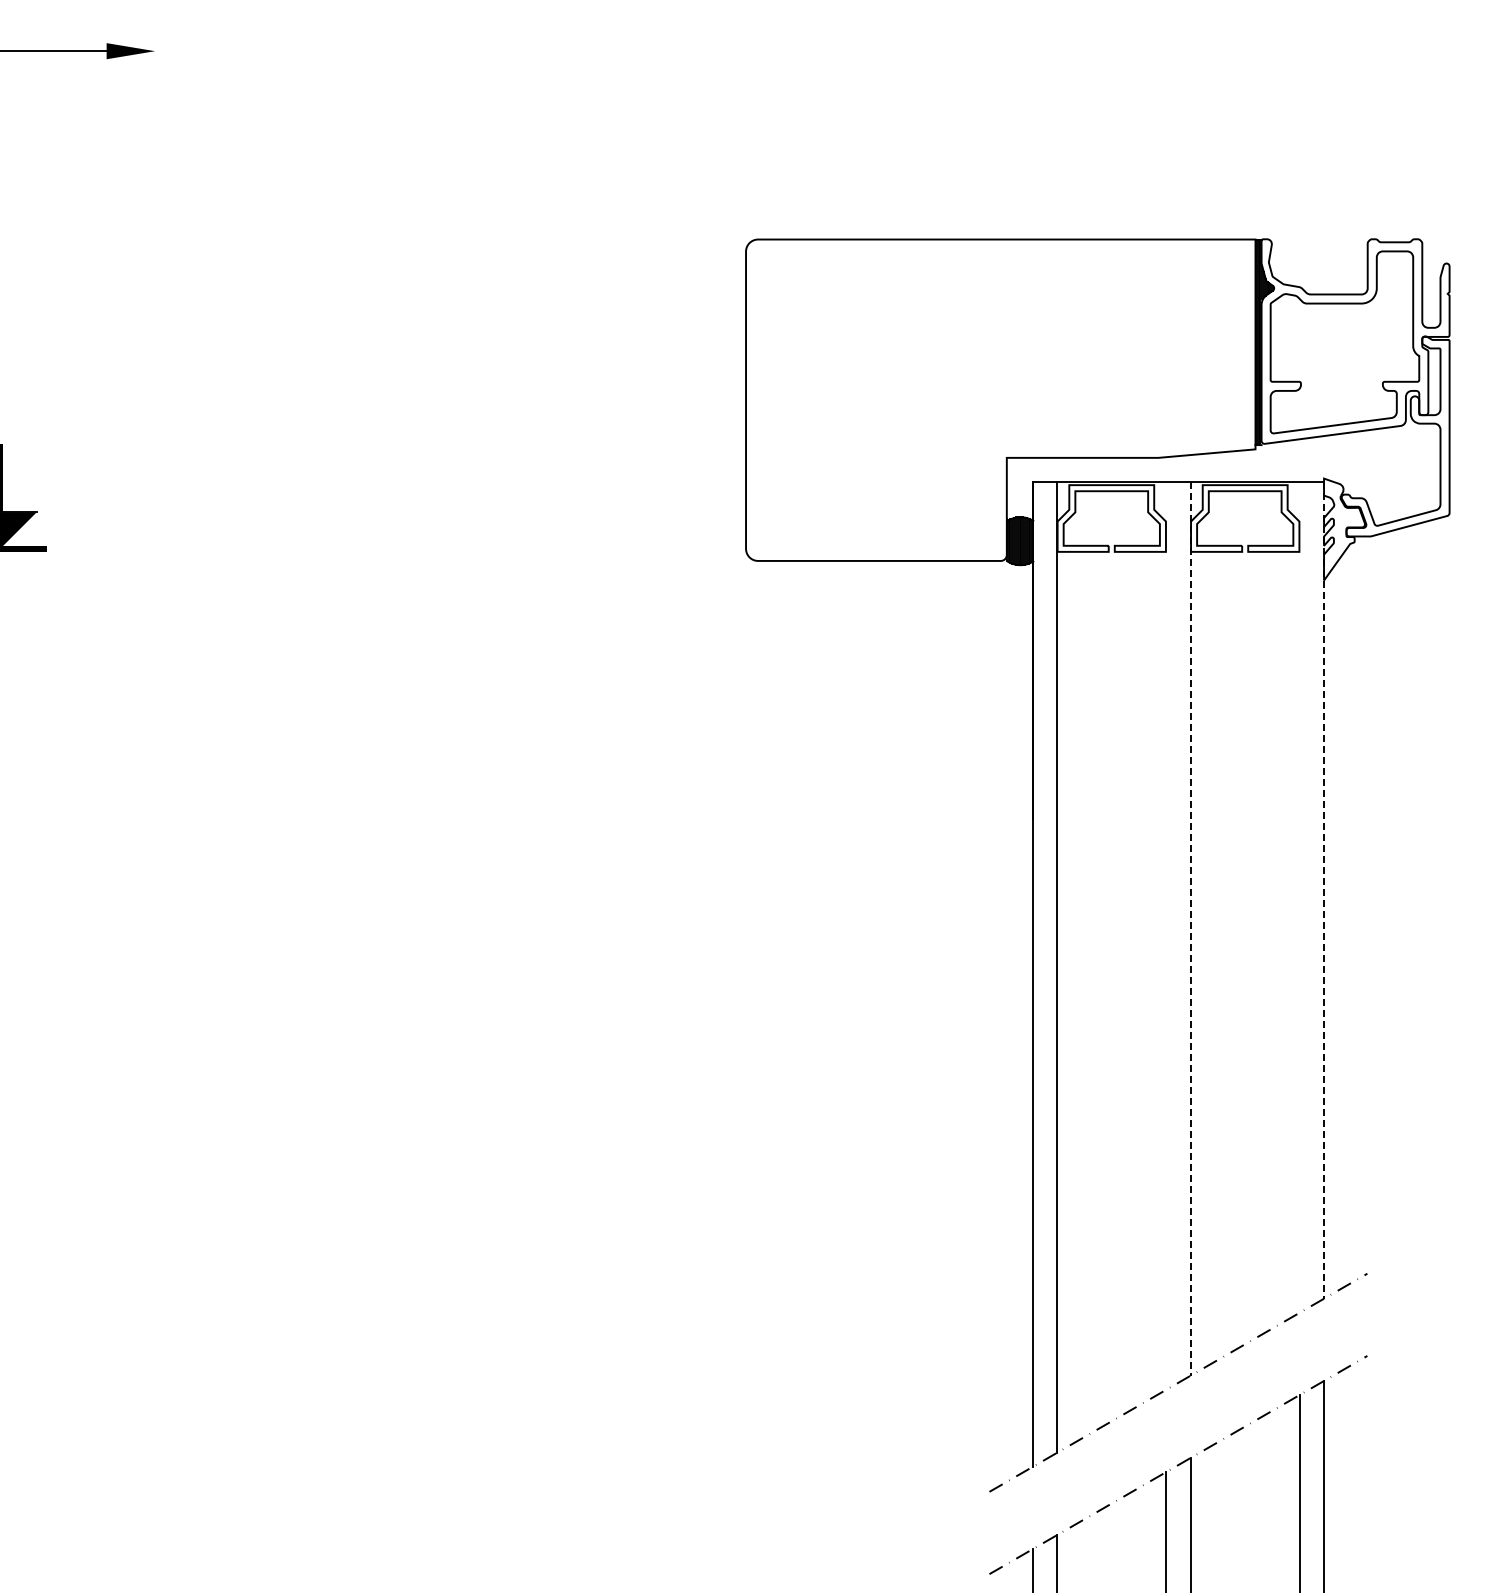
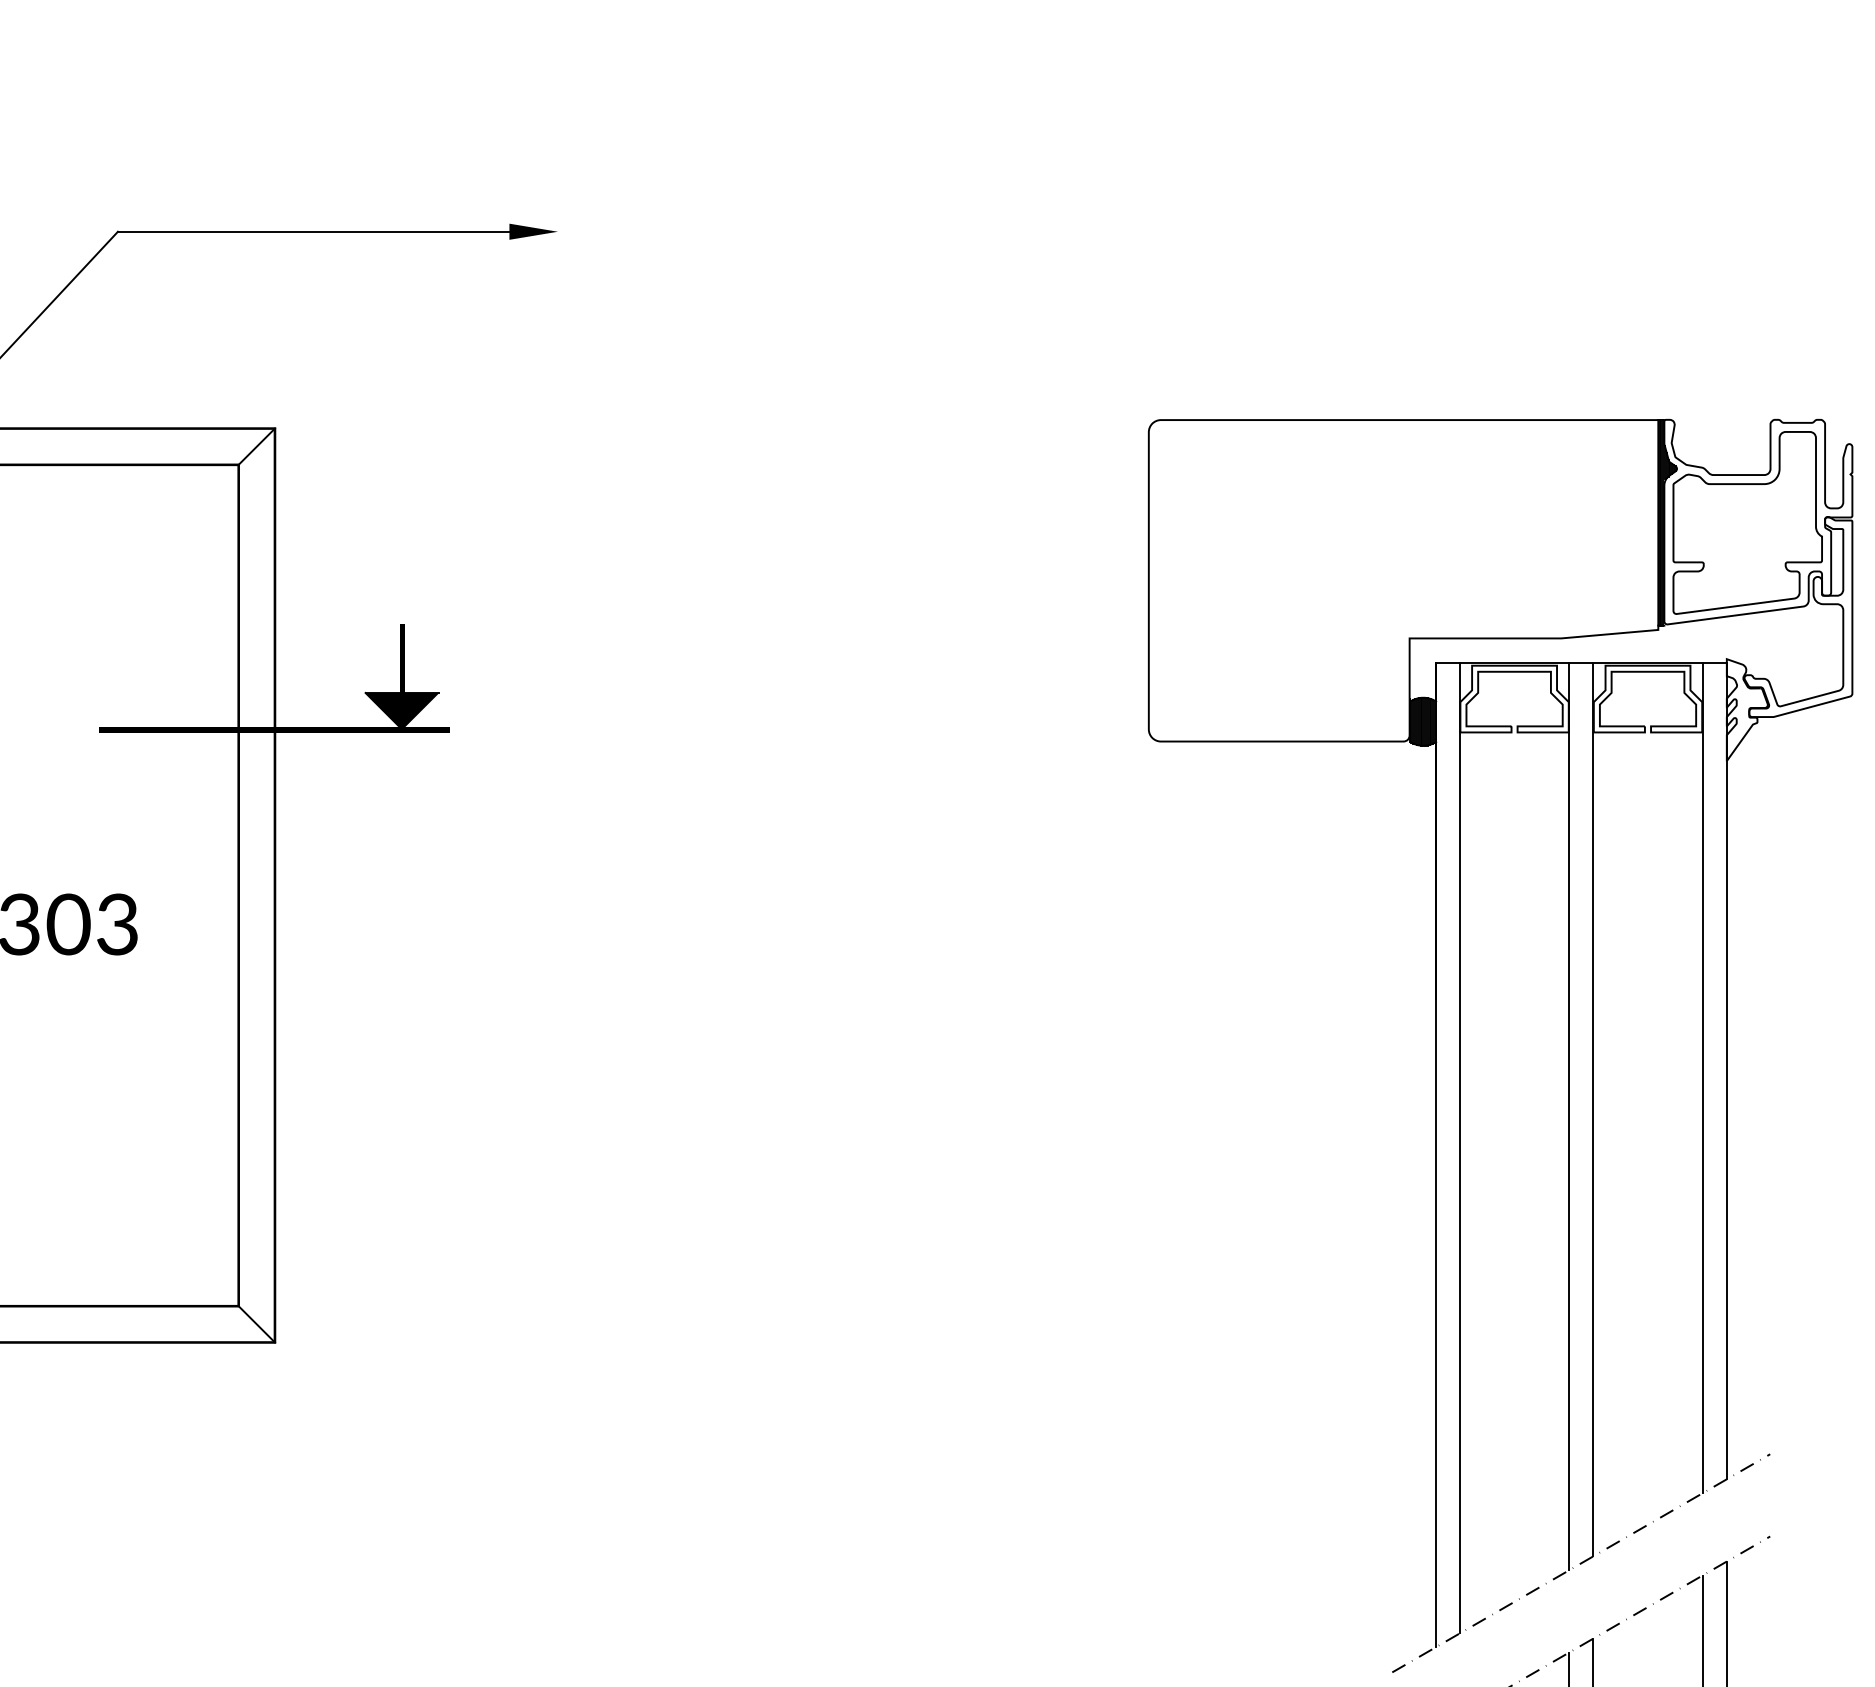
line: (1323, 890) -> (1726, 1071), dashed -> solid
line: (1299, 896) -> (1702, 1077), added
line: (1190, 928) -> (1593, 1109), dashed -> solid
line: (1166, 935) -> (1569, 1116), added

